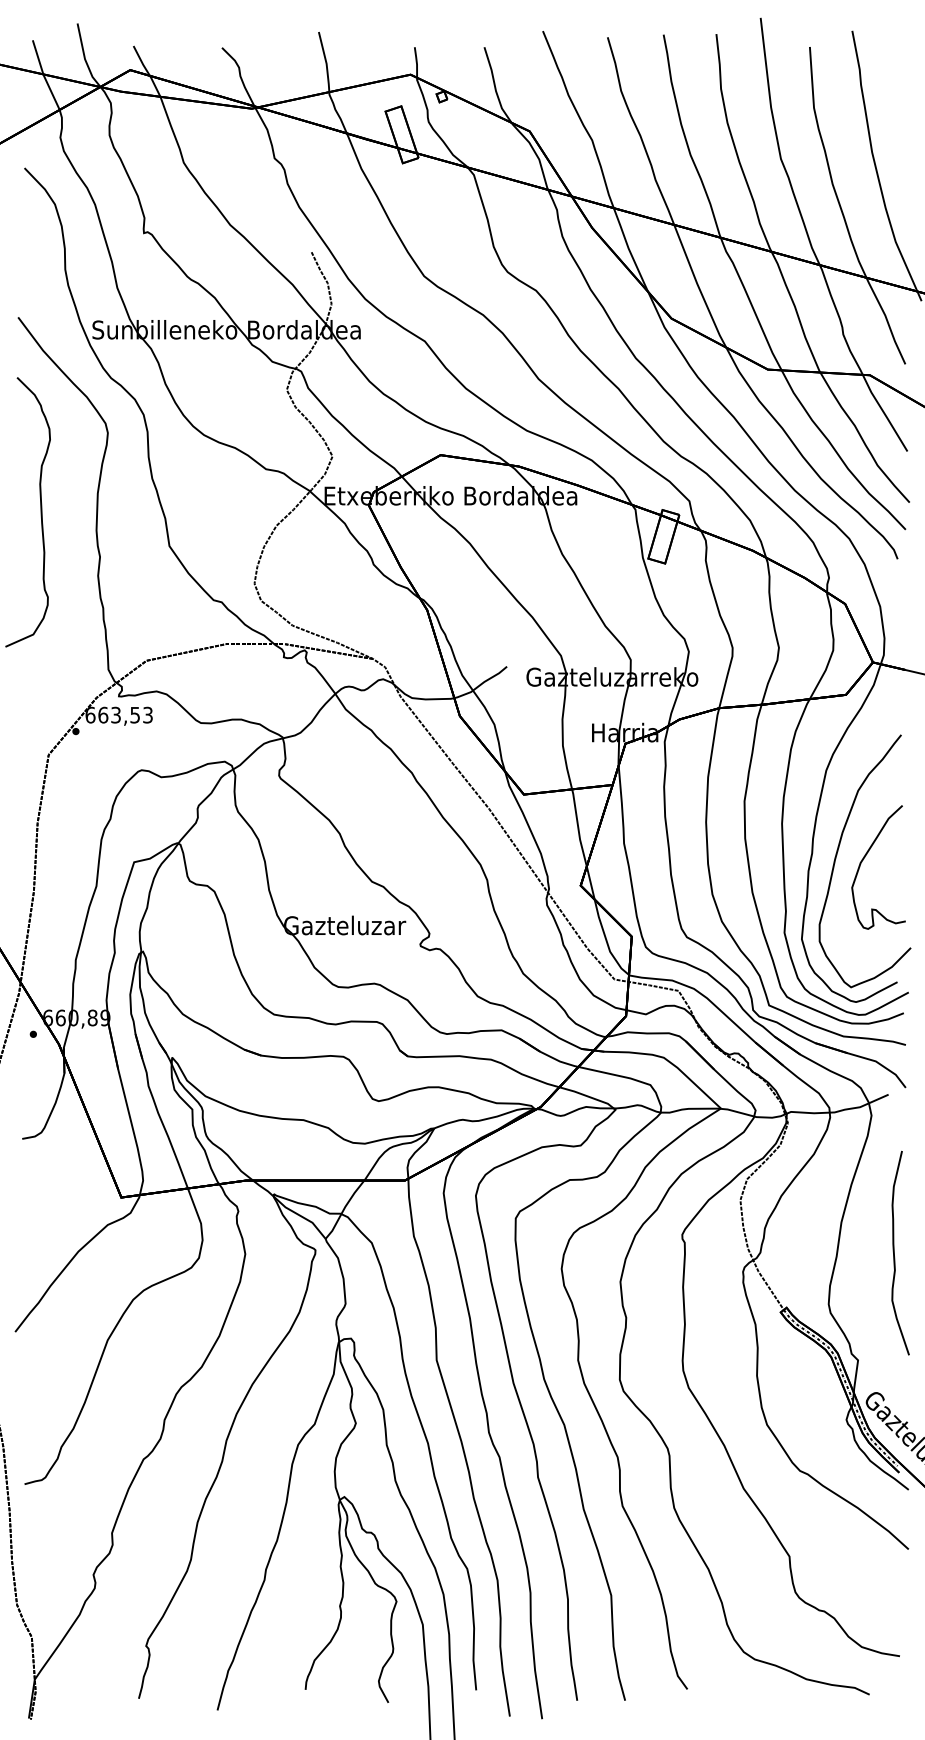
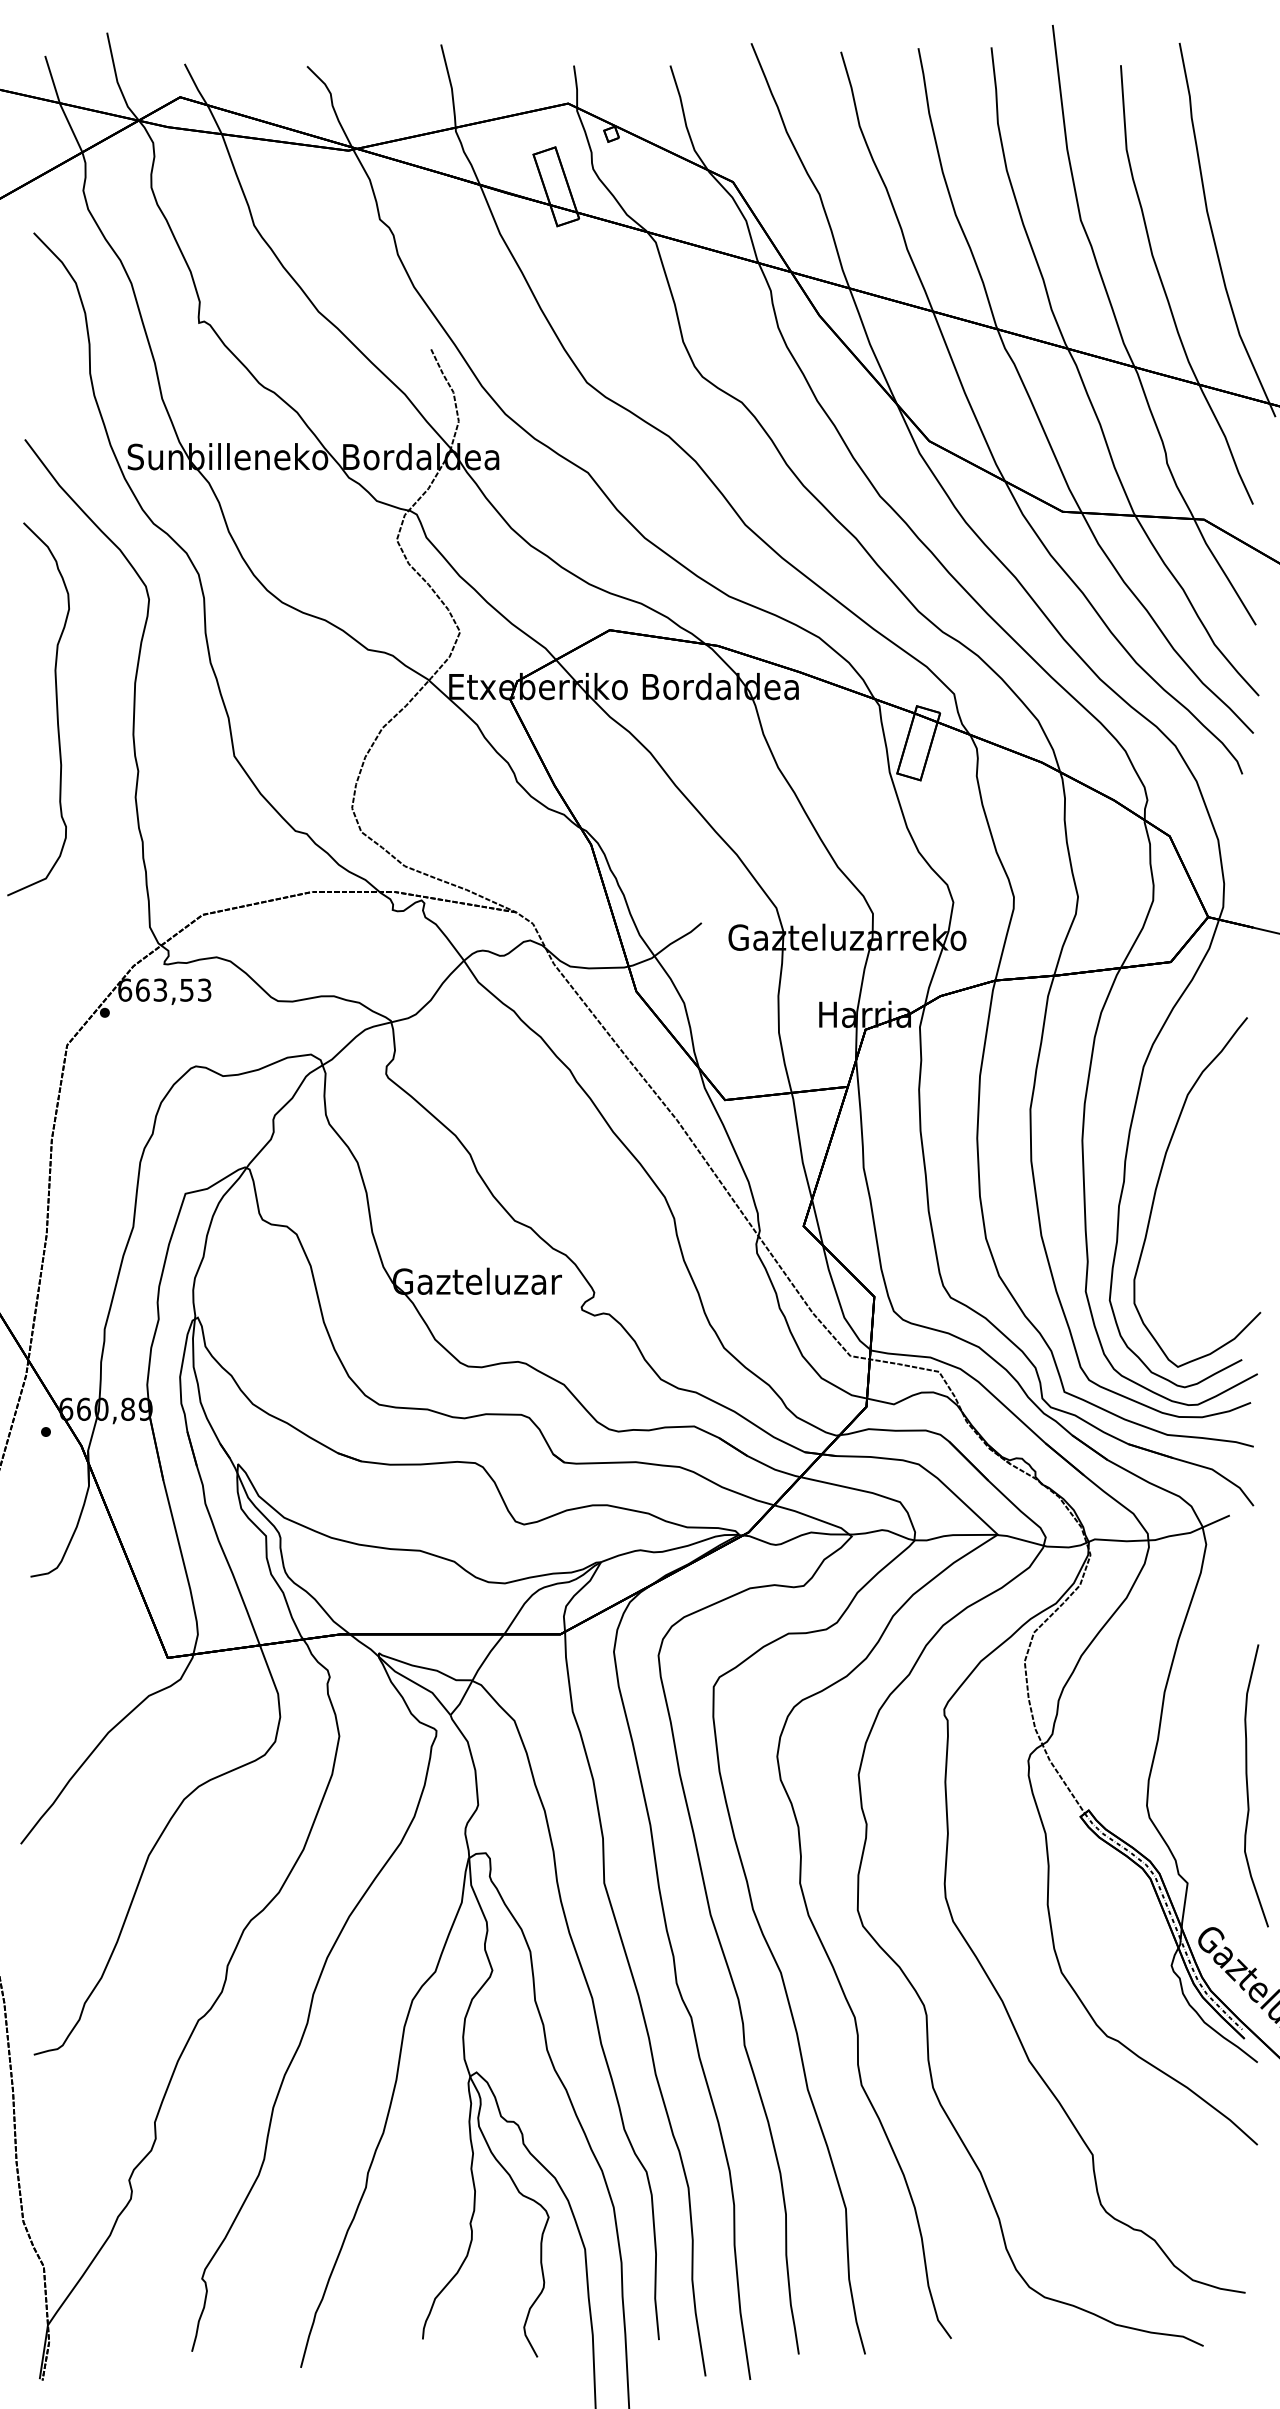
curve: (864, 858) -> (1196, 1188), removed
curve: (894, 1252) -> (1248, 1785), moved

